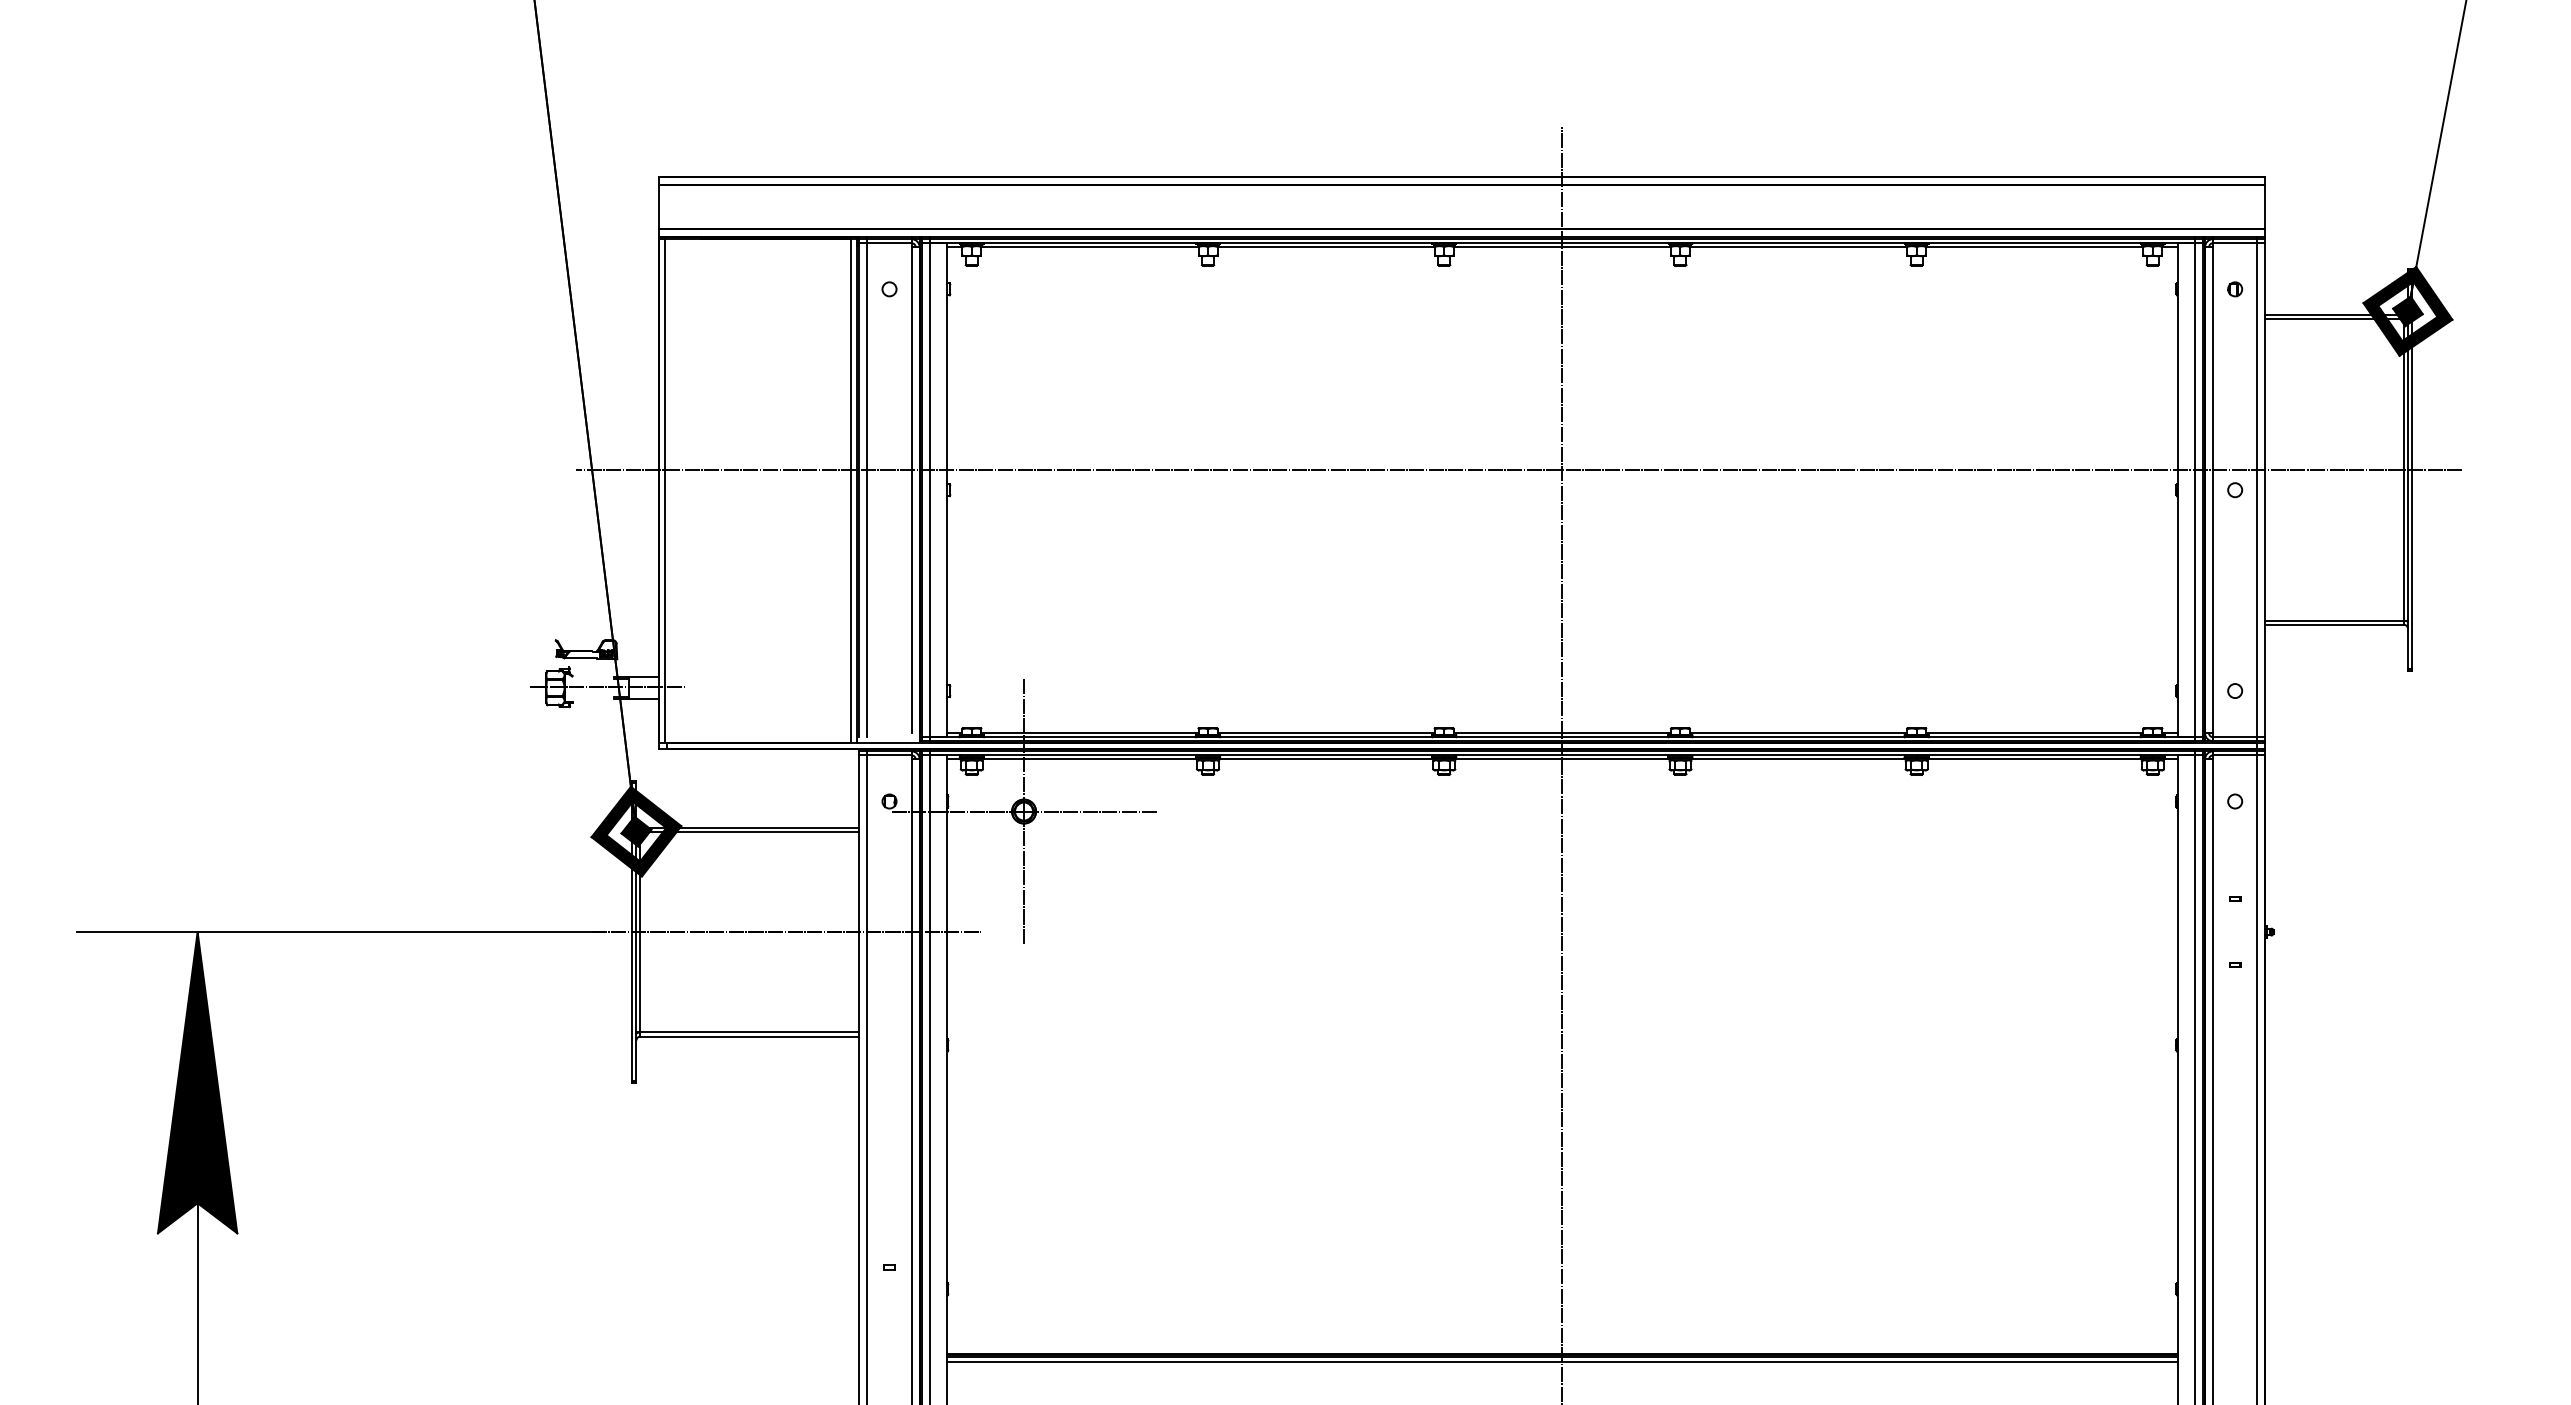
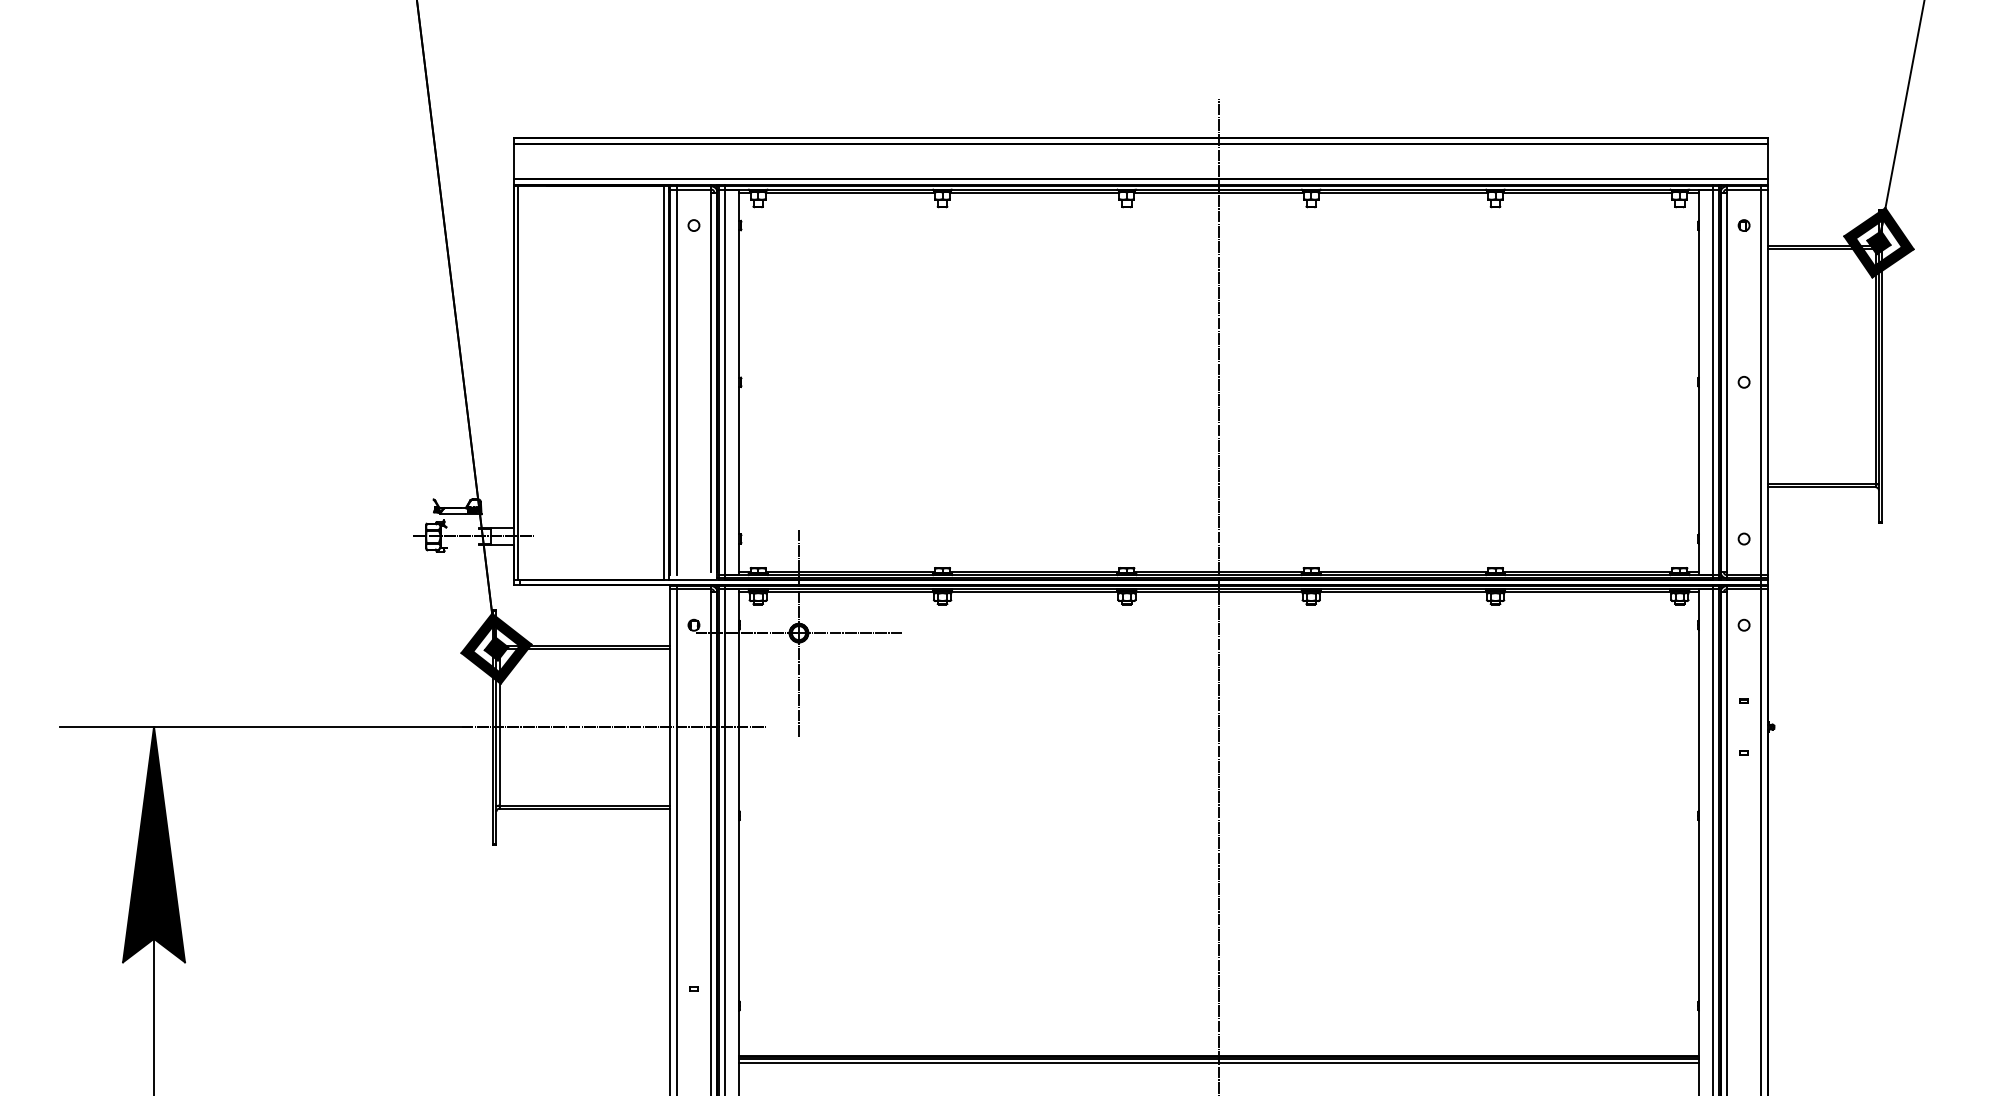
line: (1518, 470) -> (1184, 366), removed

